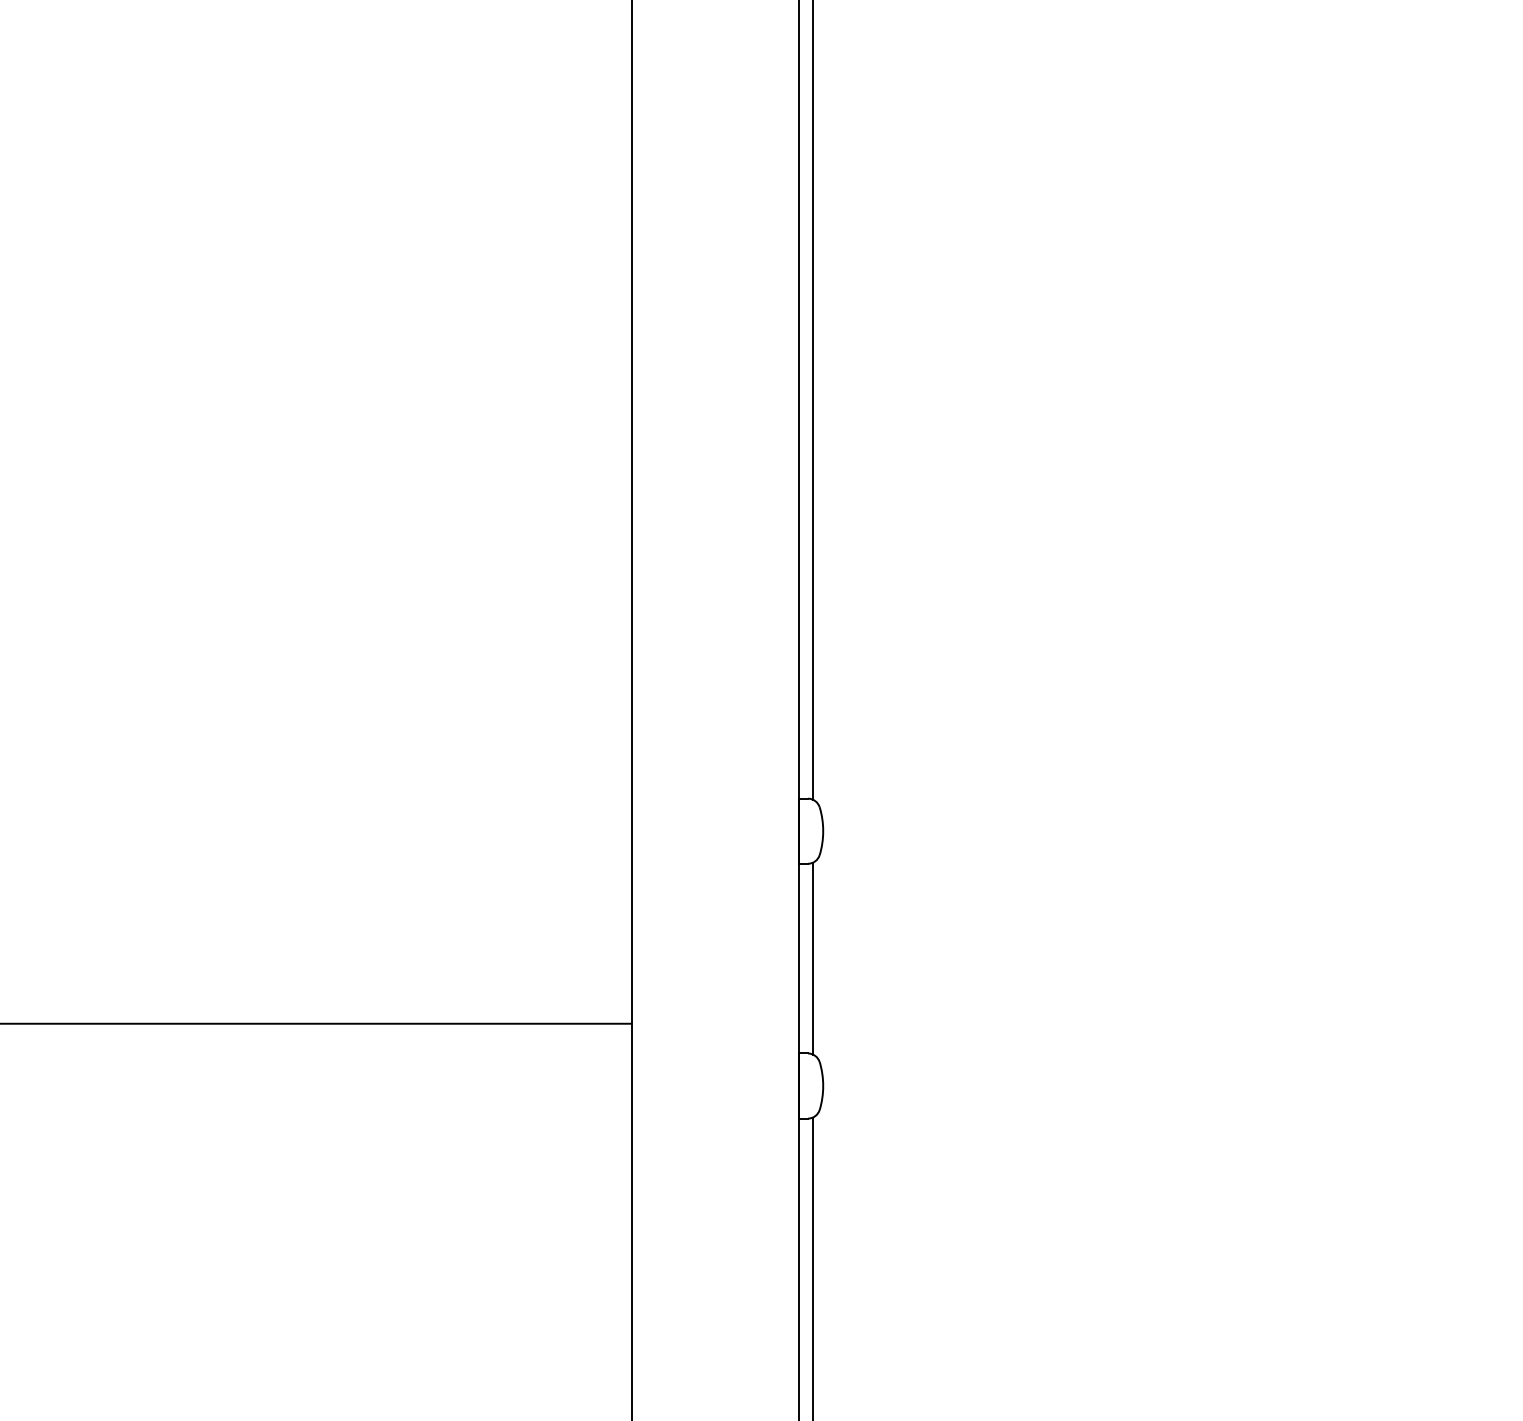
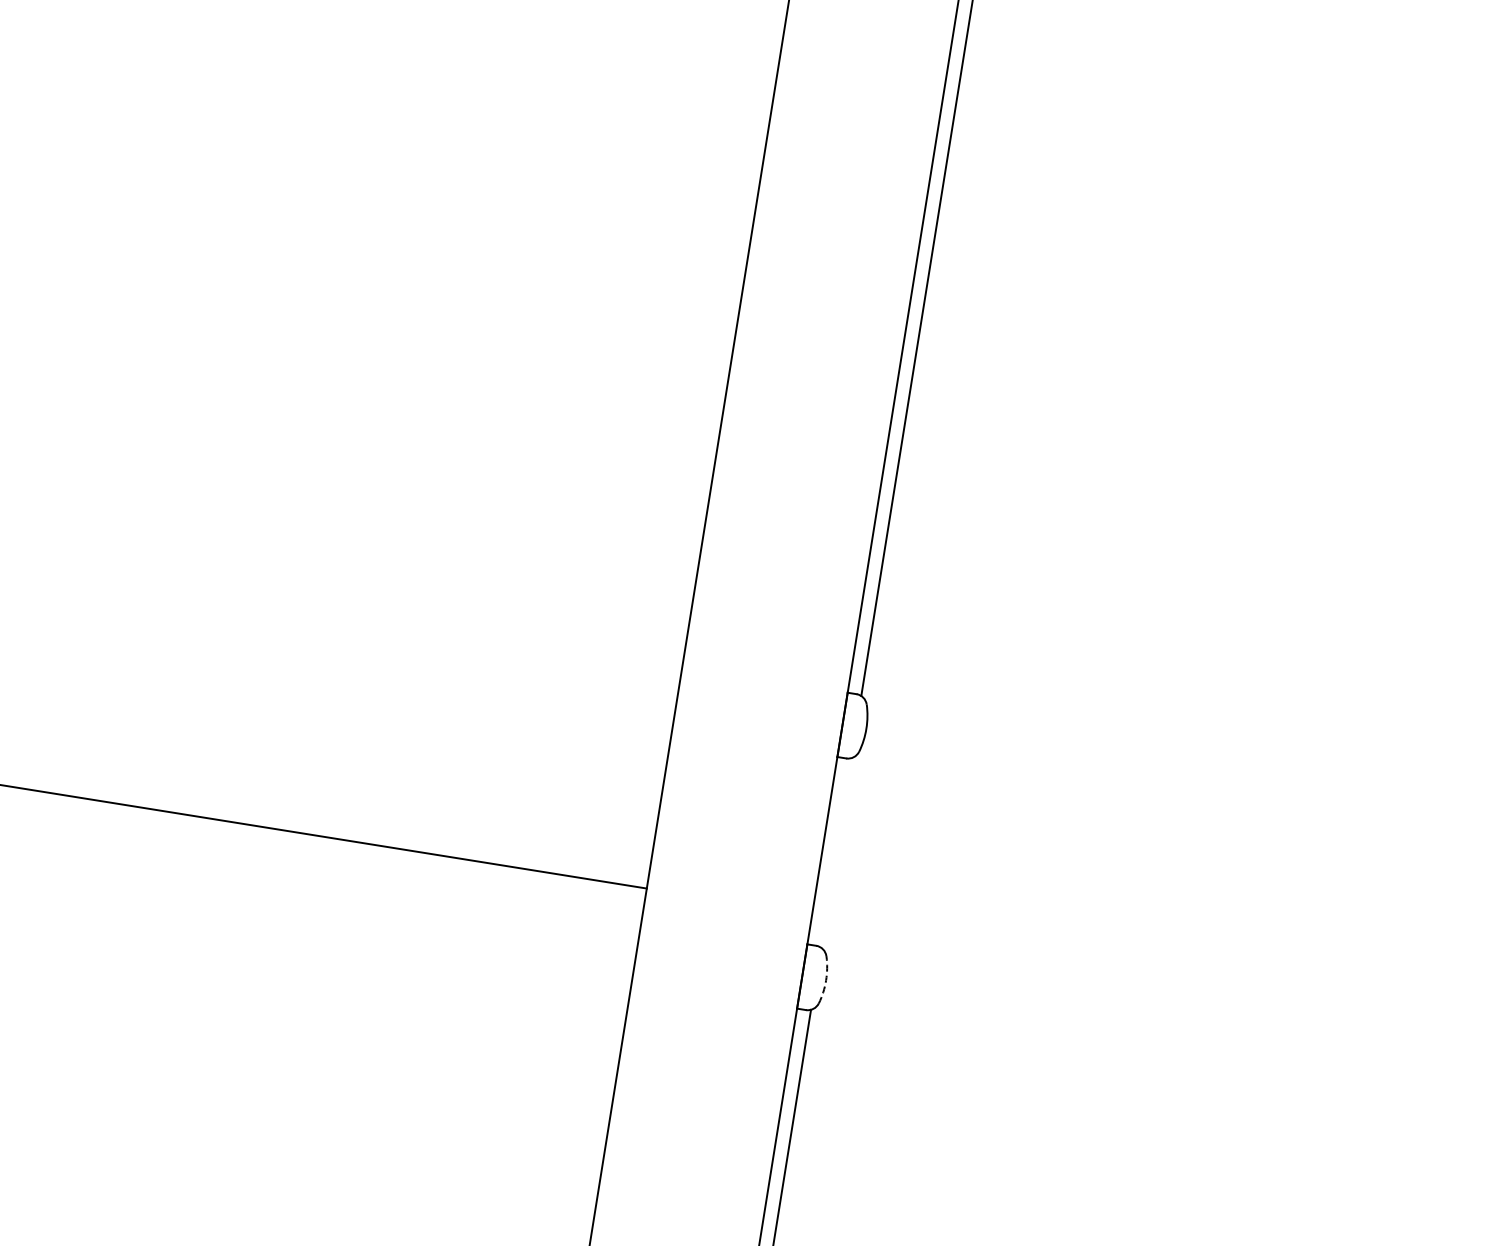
line: (813, 958) -> (836, 852), removed
arc: (823, 1086) -> (826, 980), solid -> dashed

